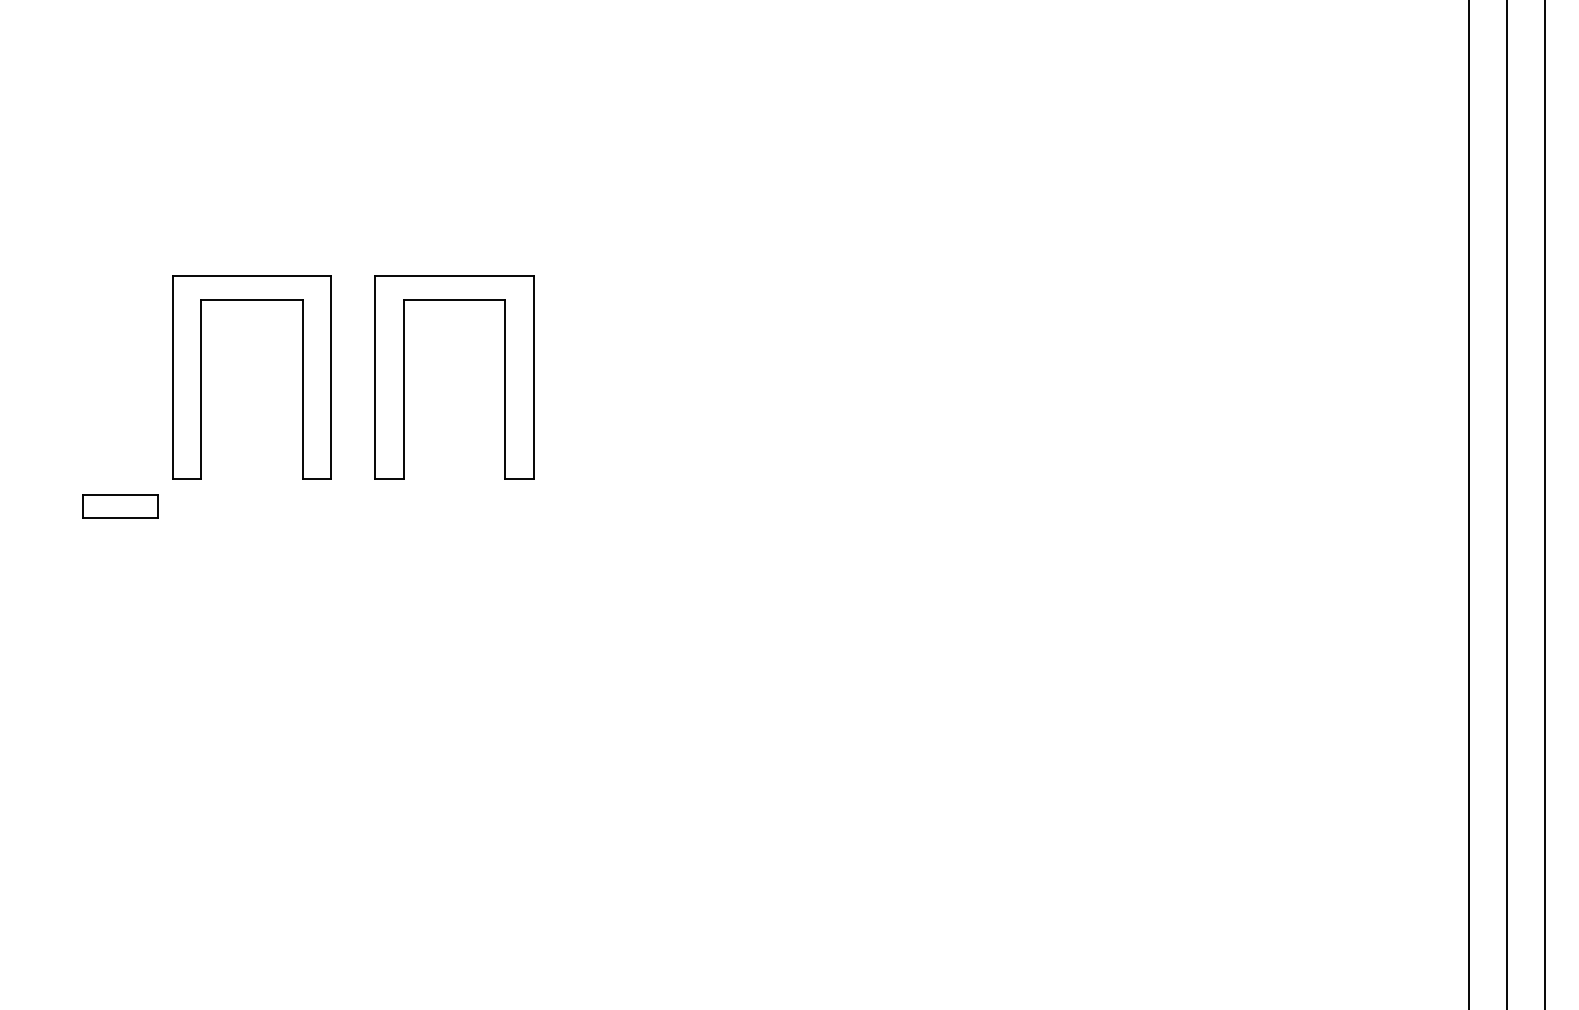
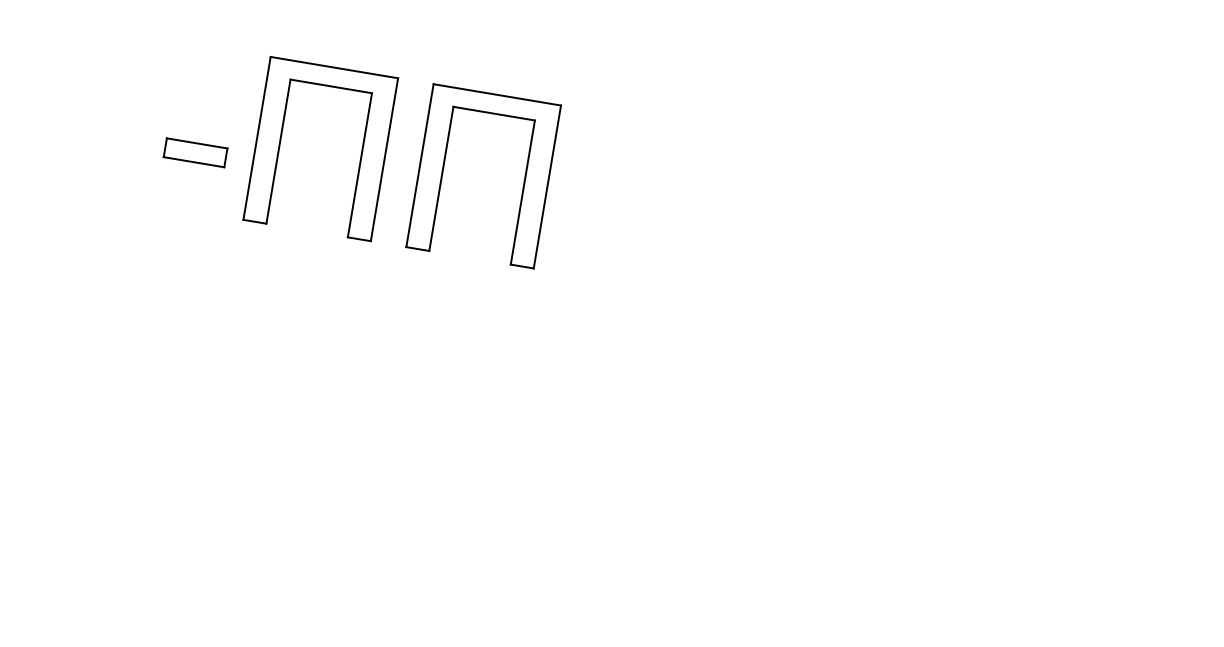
part: (120, 506) -> (195, 152), moved

